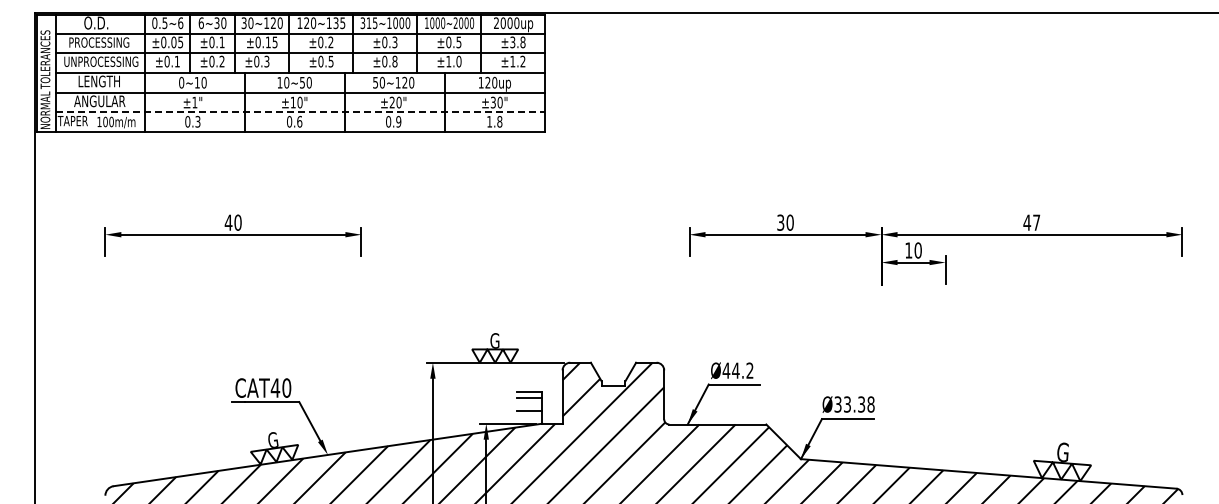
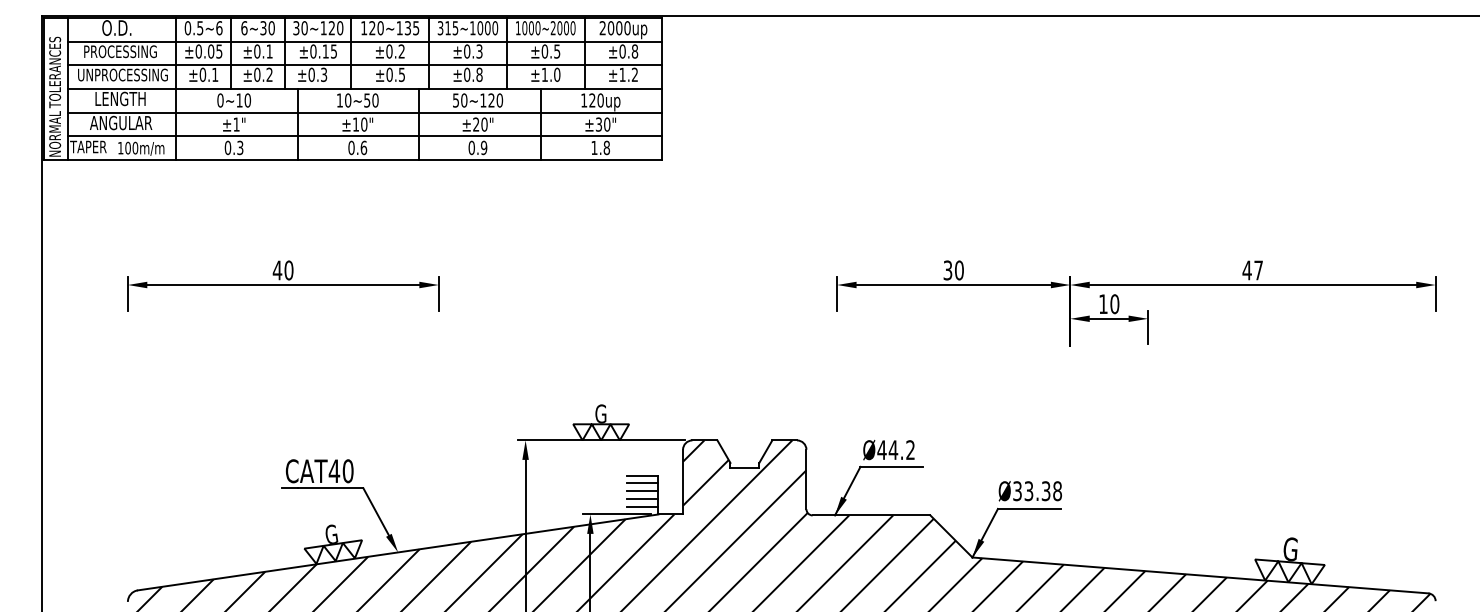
text: (512, 42) -> (622, 51), ±3.8 -> ±0.8
line: (300, 112) -> (364, 136), dashed -> solid
line: (529, 404) -> (642, 491), added
line: (529, 417) -> (642, 506), added

